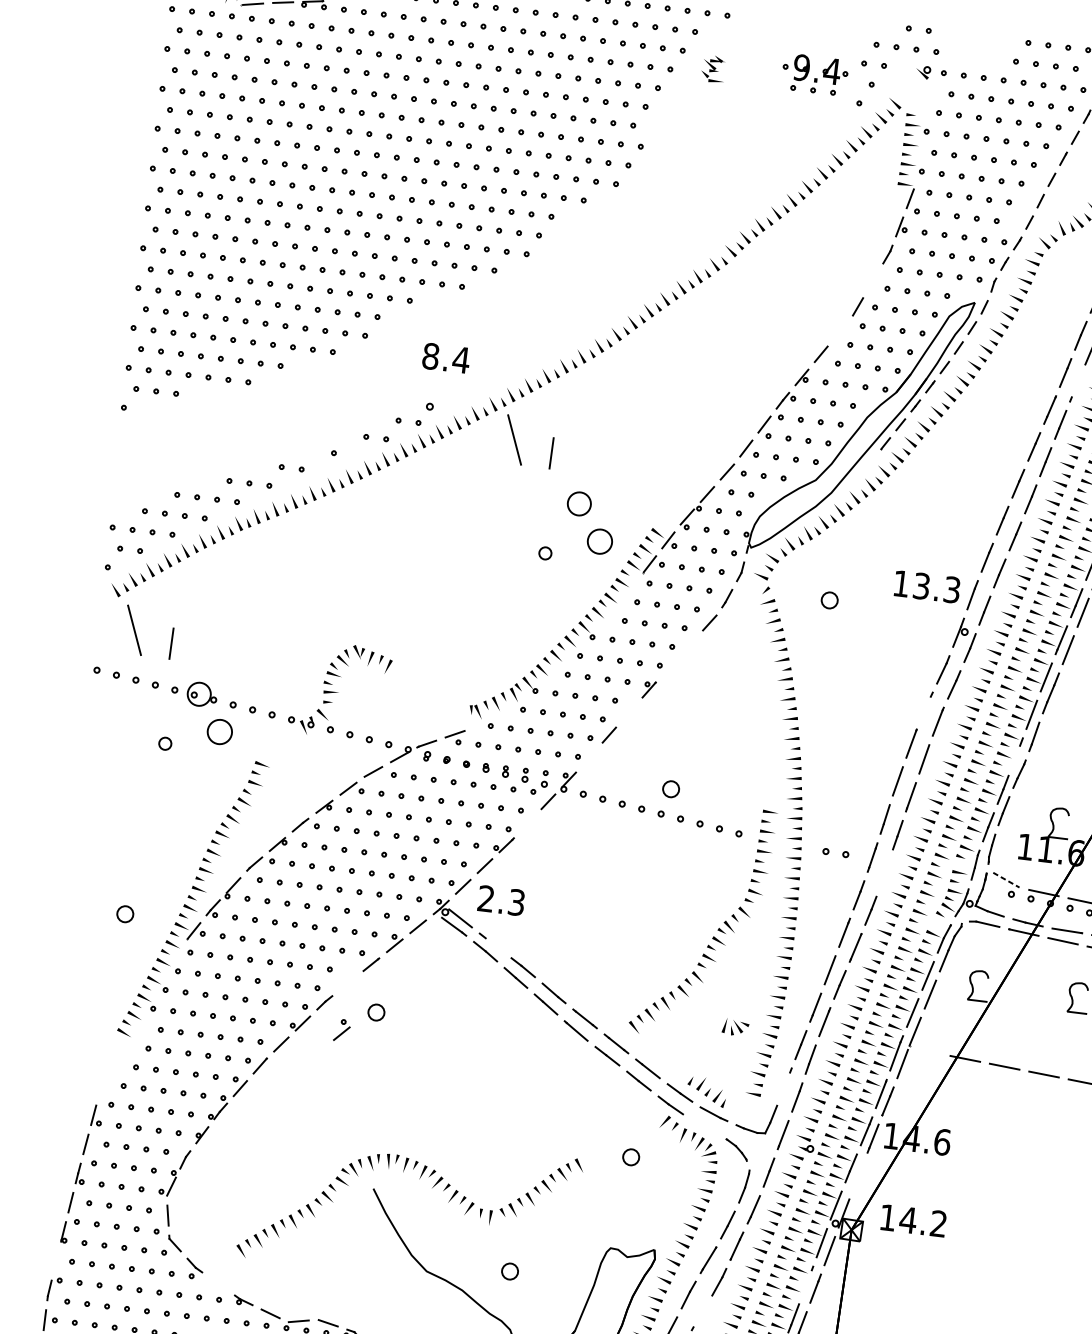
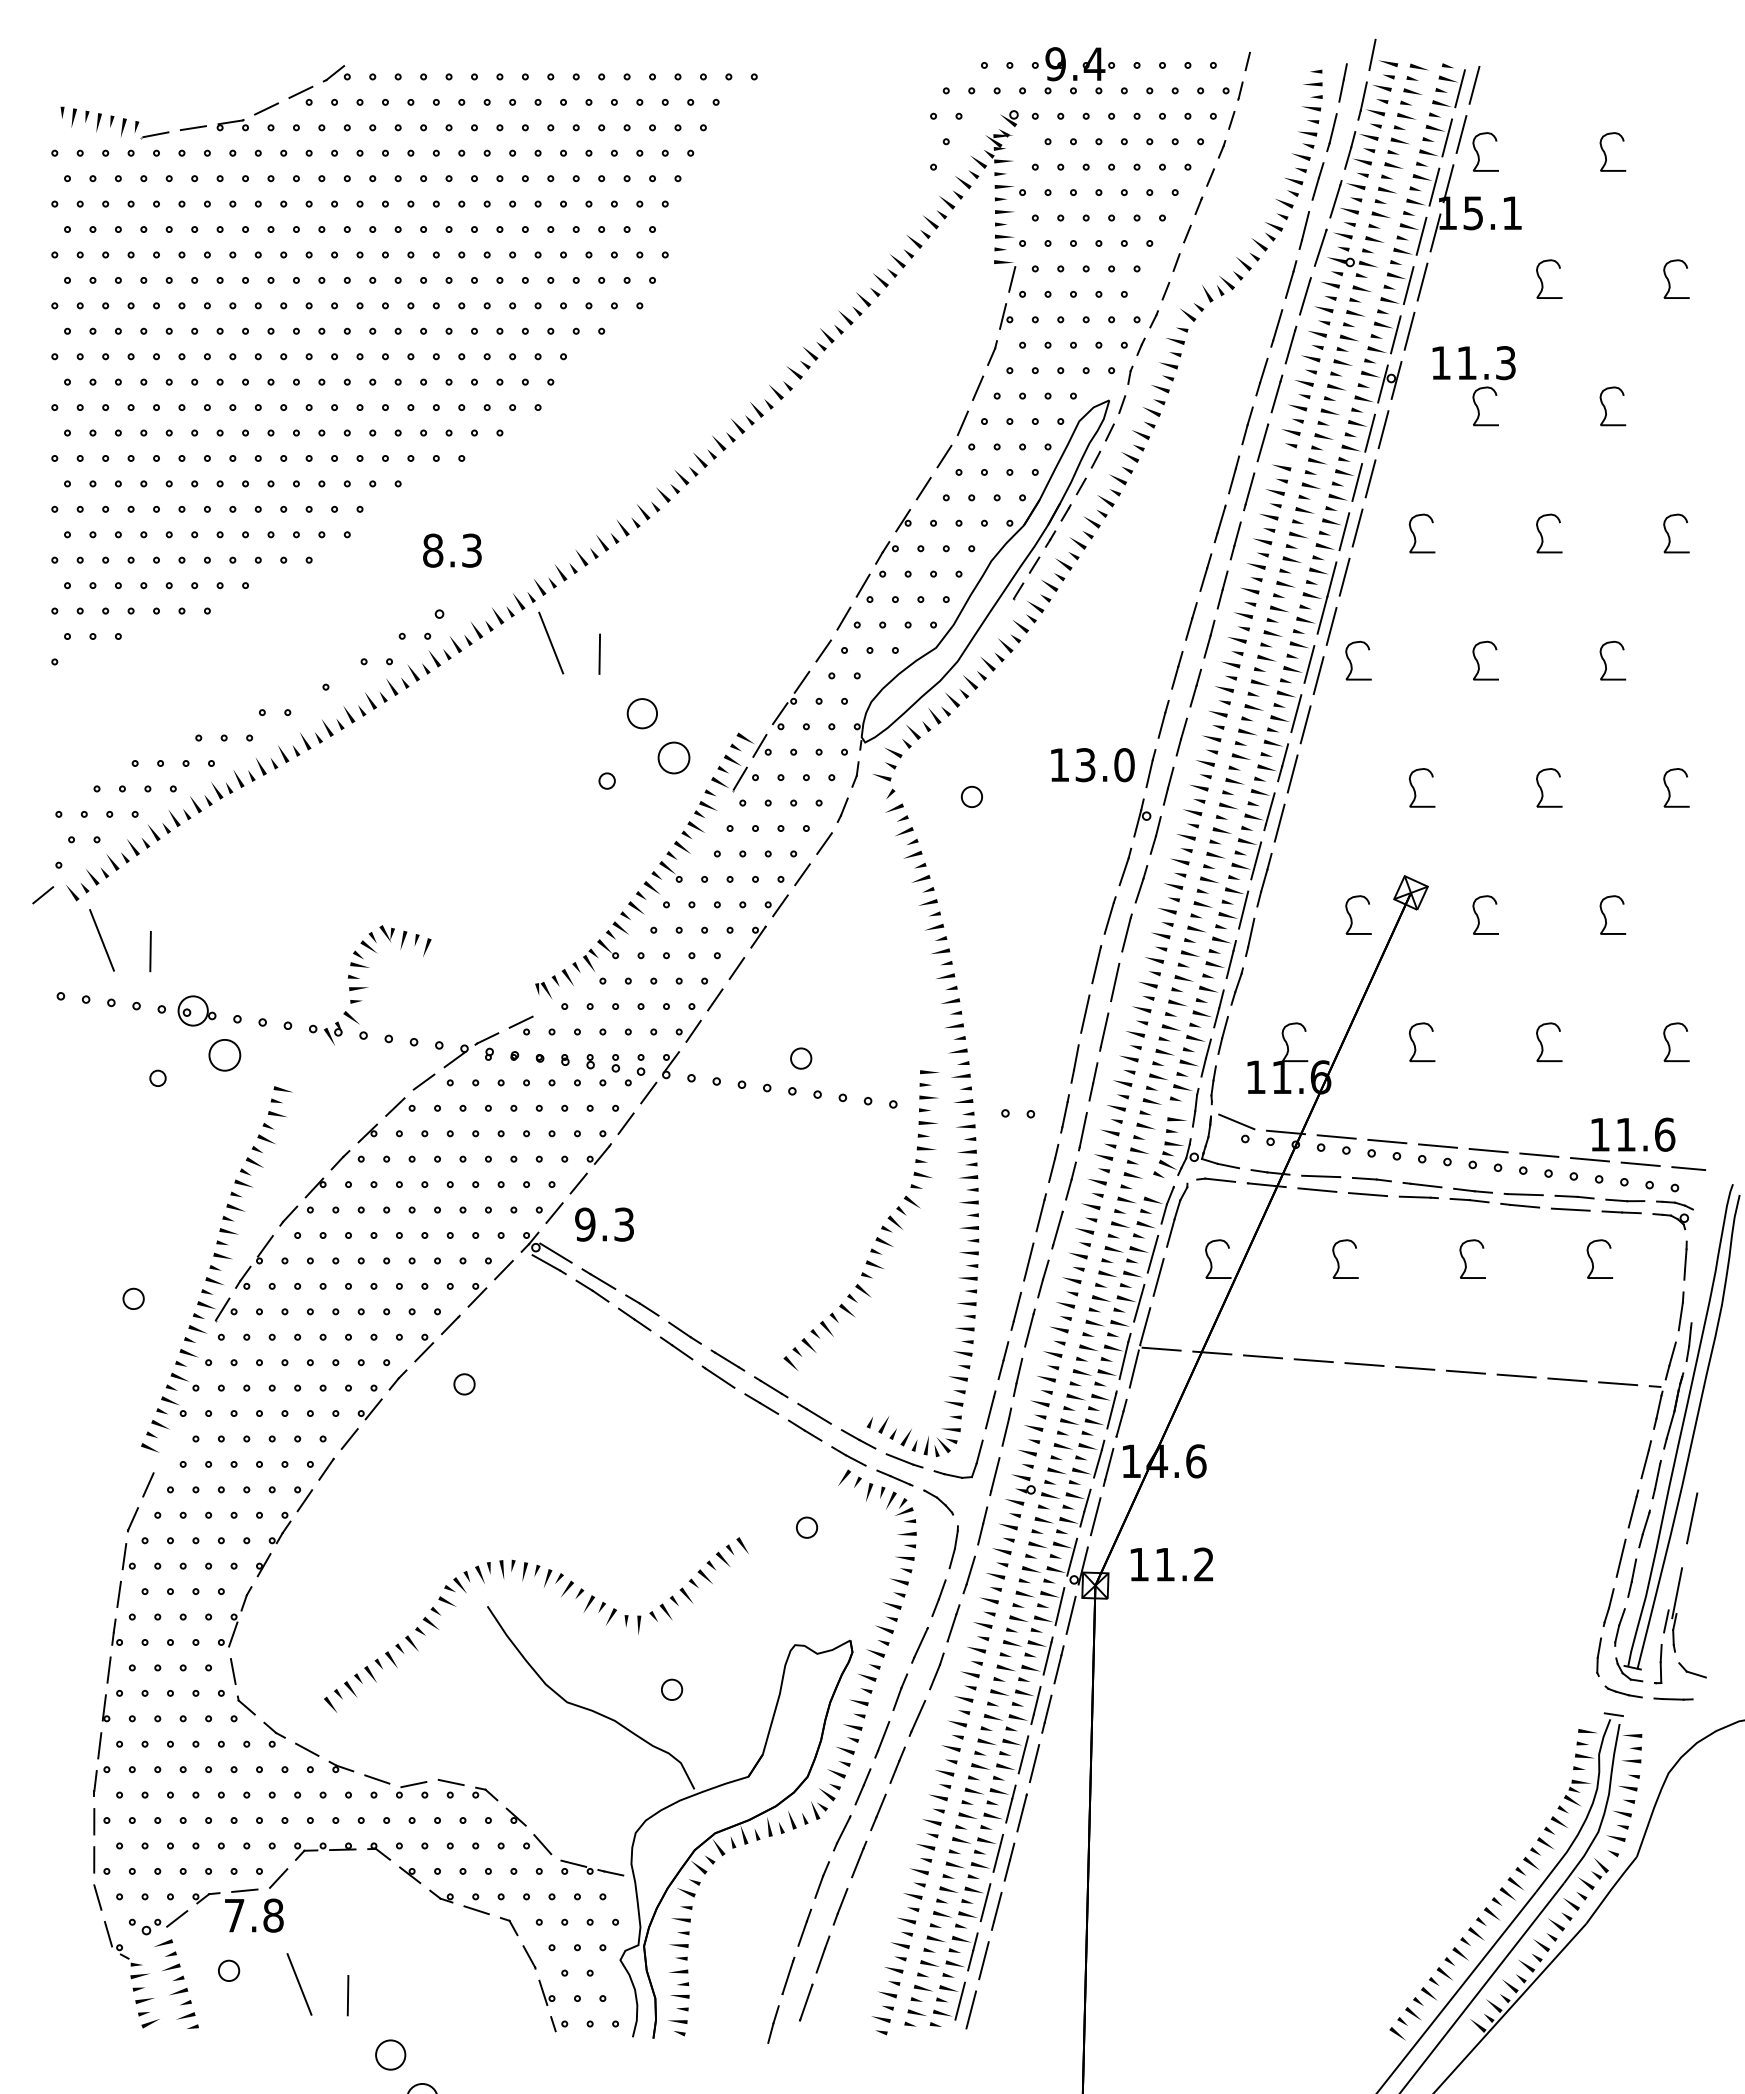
part: (713, 69) -> (998, 146), moved
part: (814, 74) -> (1072, 70), moved
line: (873, 280) -> (978, 387), added
line: (840, 331) -> (944, 456), added
text: (460, 359) -> (471, 550), 8.4 -> 8.3
line: (1076, 385) -> (1249, 488), added
line: (92, 589) -> (43, 895), added
text: (952, 590) -> (1124, 765), 13.3 -> 13.0
line: (689, 645) -> (802, 874), added
line: (669, 667) -> (780, 905), added
line: (925, 707) -> (1108, 917), added
line: (628, 712) -> (736, 968), added
line: (1015, 756) -> (1229, 964), added
line: (589, 757) -> (693, 1030), added
line: (527, 823) -> (625, 1123), added
line: (884, 873) -> (1082, 1131), added
line: (1006, 880) -> (1237, 1122), dashed -> solid
text: (486, 898) -> (585, 1224), 2.3 -> 9.3
line: (494, 945) -> (602, 1281), added
part: (735, 1027) -> (940, 1446), moved
part: (342, 1030) -> (424, 1347), moved
line: (925, 1050) -> (1161, 1348), added
line: (119, 1061) -> (148, 1484), added
line: (785, 1084) -> (989, 1412), added
line: (103, 1086) -> (132, 1519), added
line: (704, 1126) -> (894, 1477), added
line: (858, 1175) -> (1095, 1516), added
text: (907, 1220) -> (1164, 1564), 14.2 -> 11.2
line: (56, 1260) -> (99, 1745), added
line: (807, 1282) -> (1047, 1658), added
line: (218, 1283) -> (307, 1749), added
line: (700, 1315) -> (918, 1716), added

